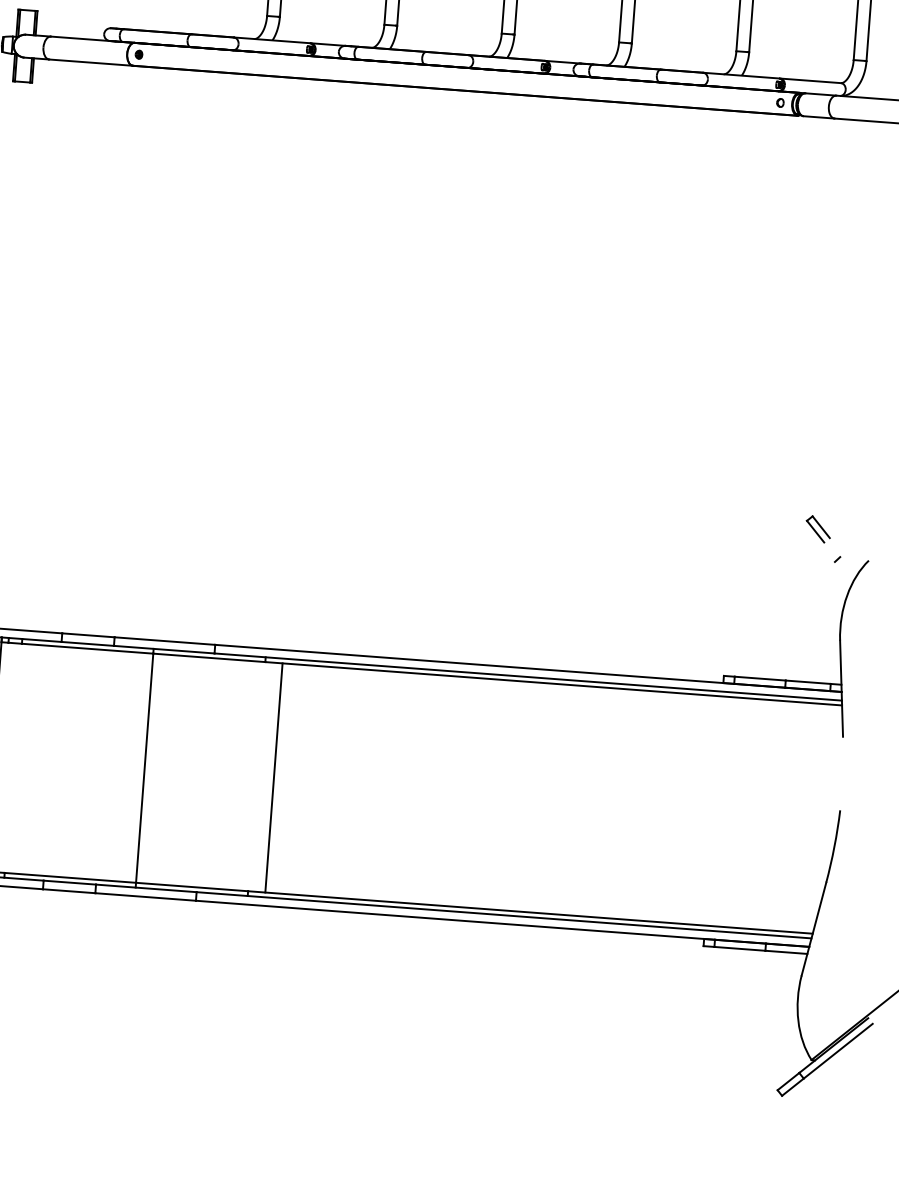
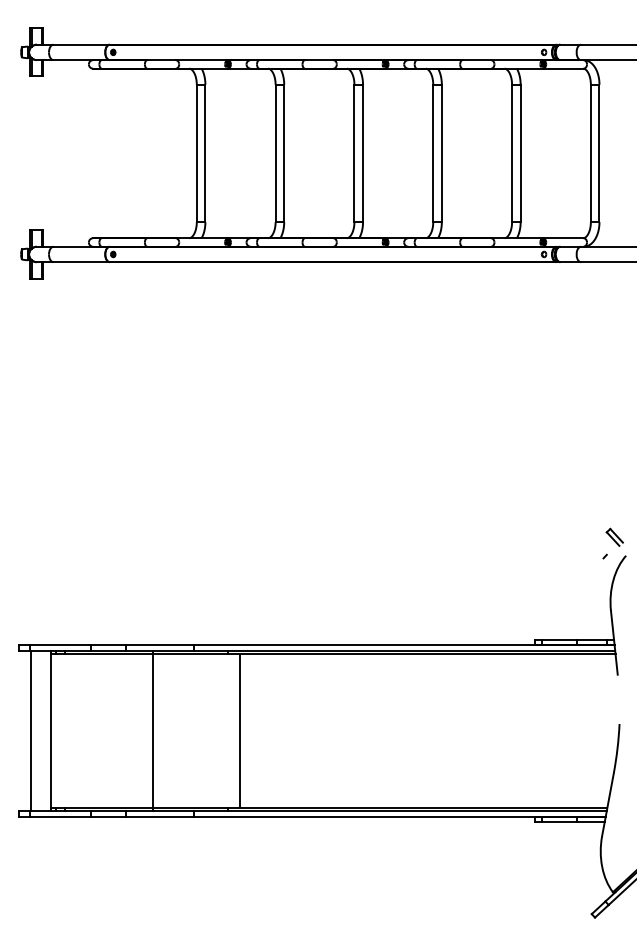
part: (817, 527) -> (614, 536), moved

